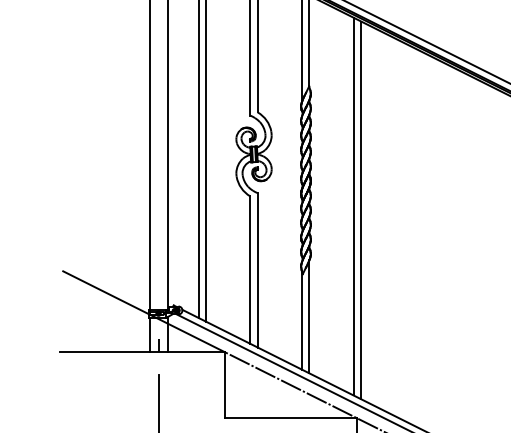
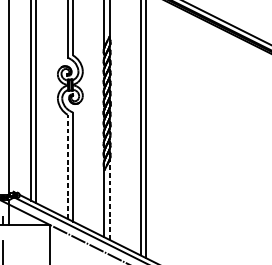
line: (250, 270) -> (67, 167), solid -> dashed
line: (309, 316) -> (109, 199), solid -> dashed

